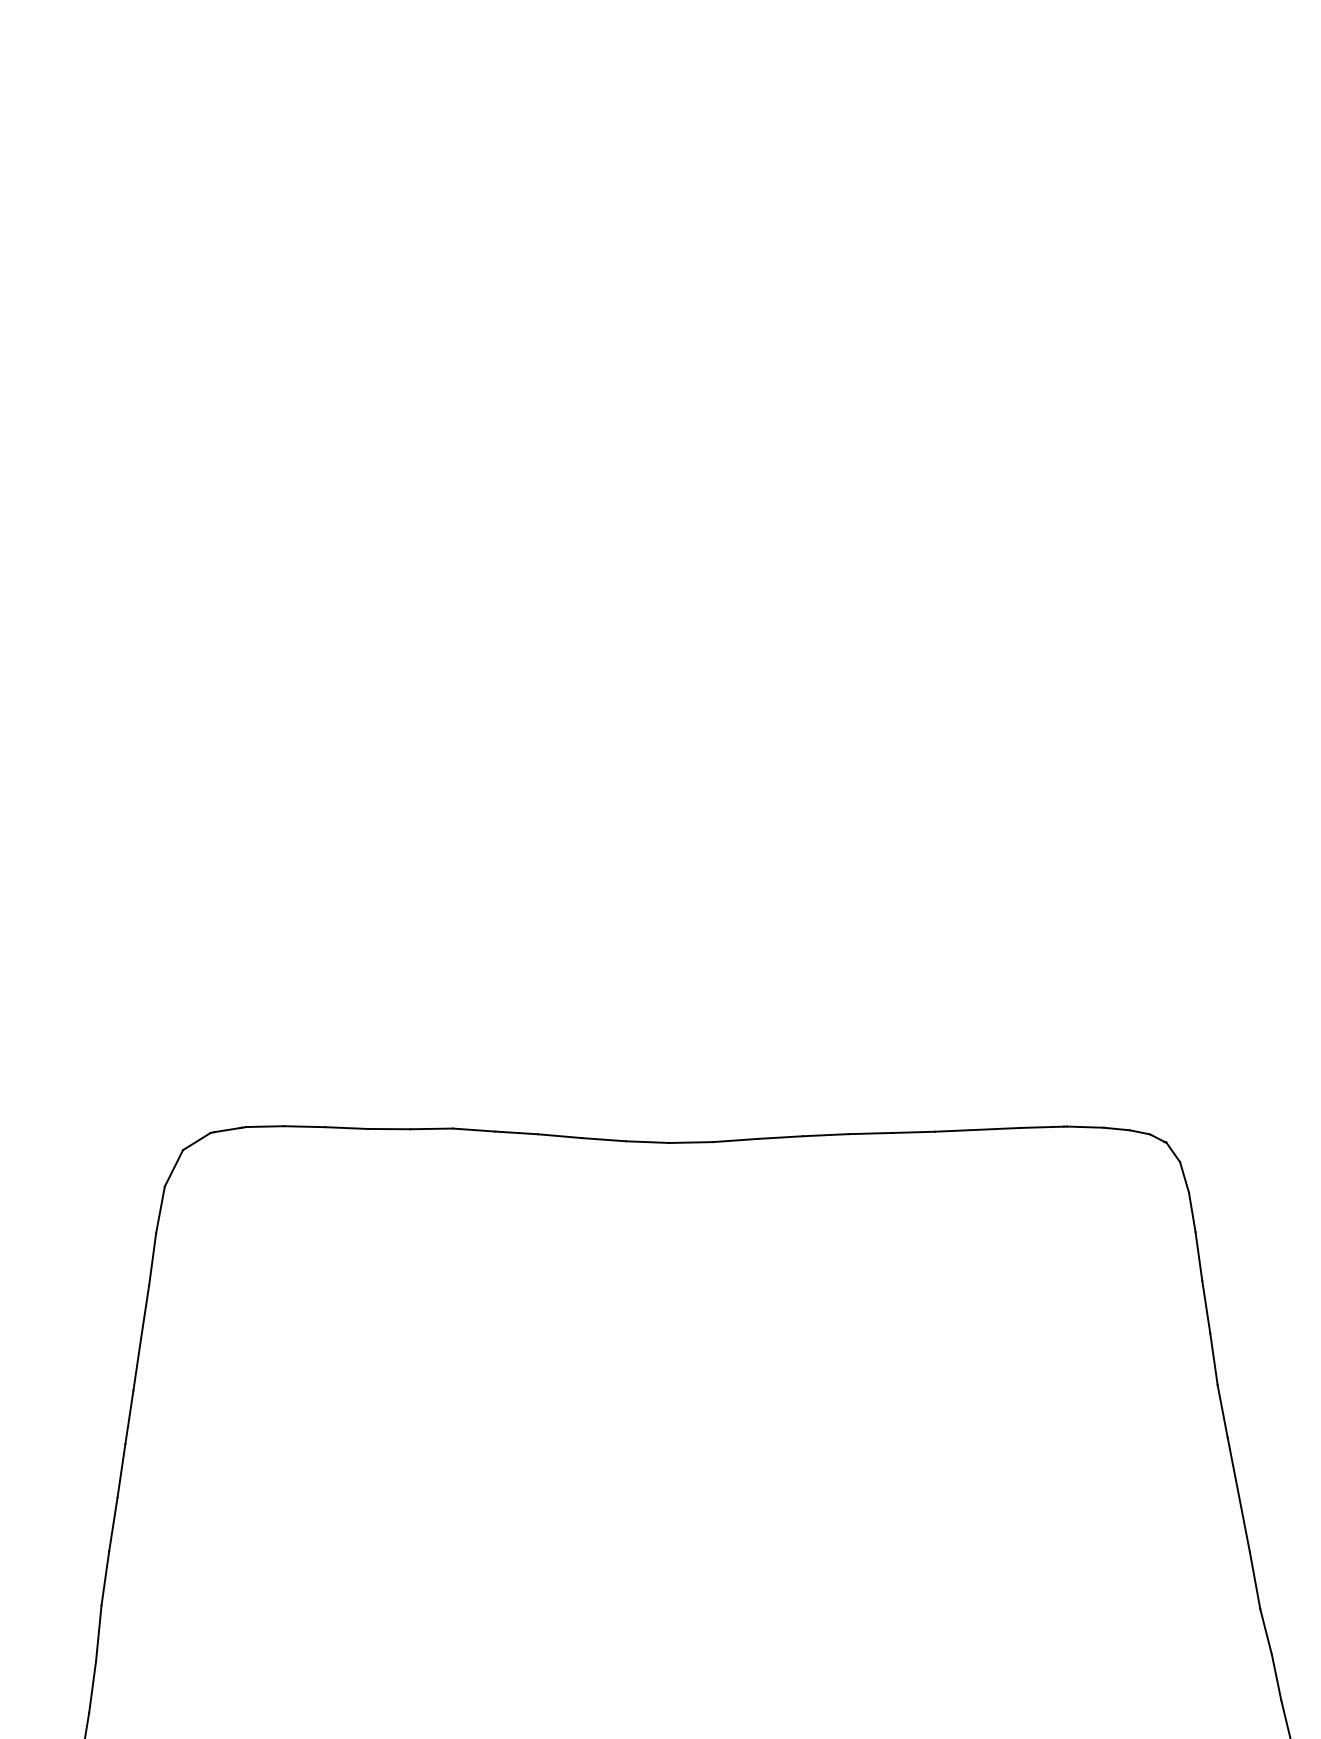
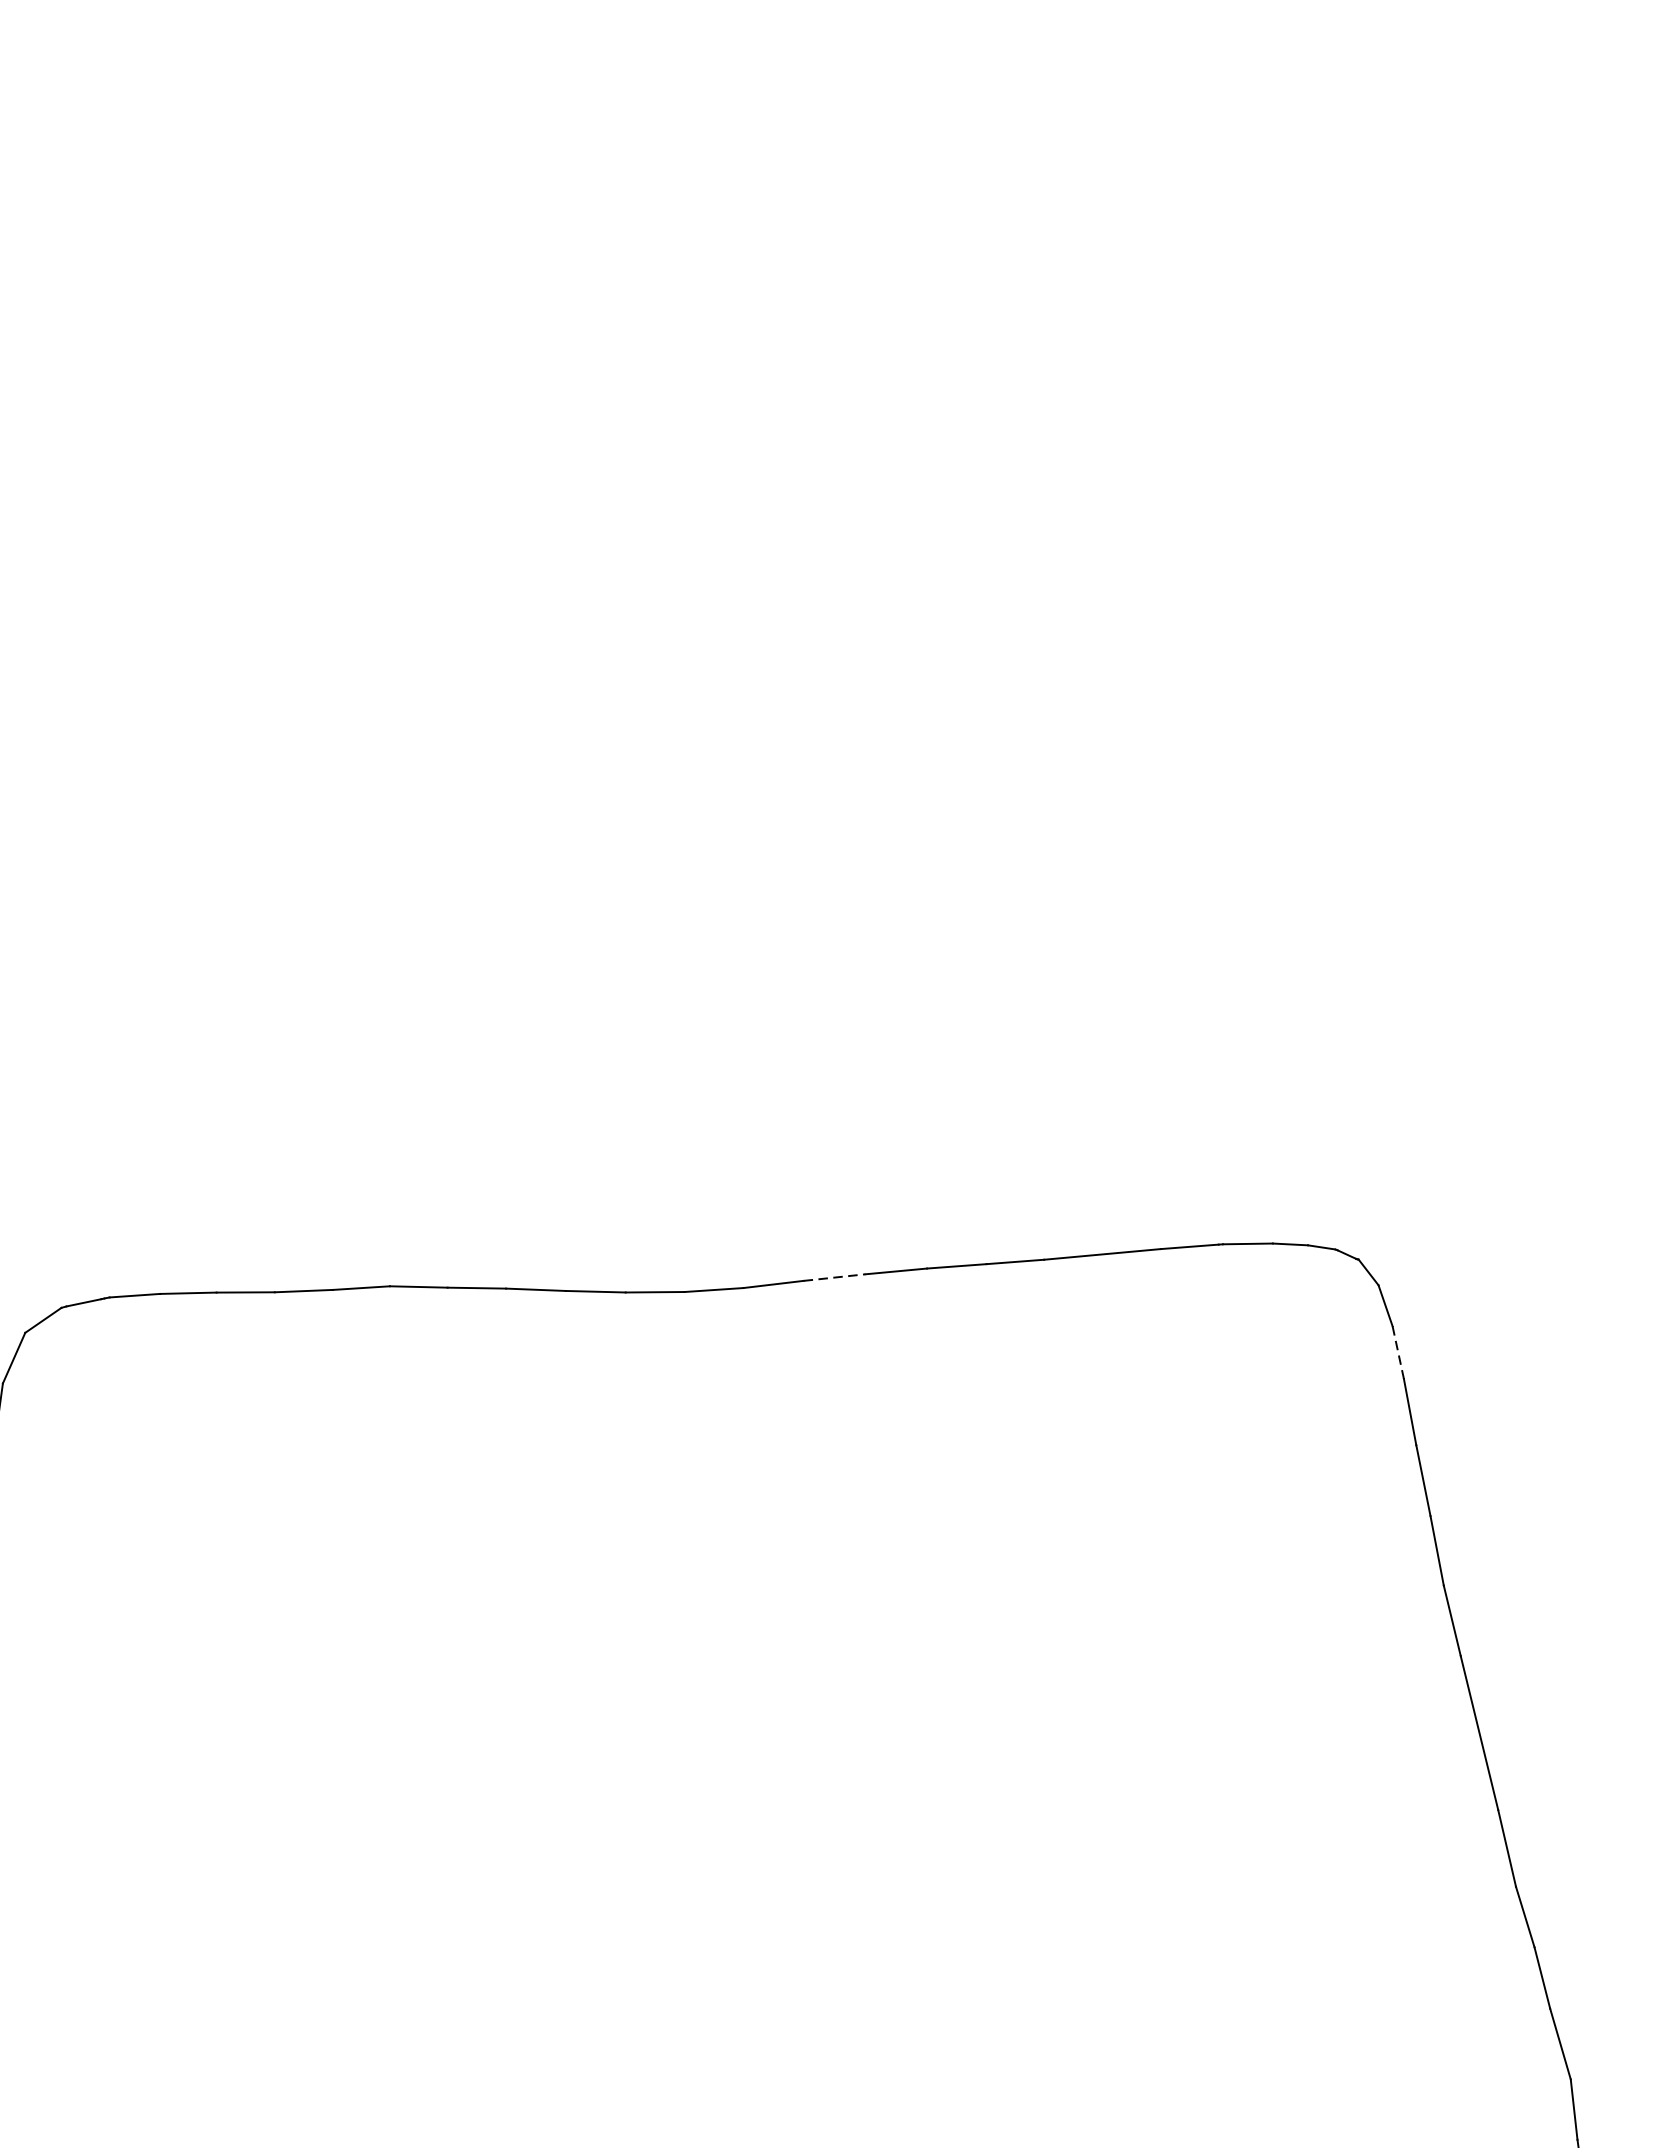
line: (780, 1137) -> (834, 1277), solid -> dashed
line: (1192, 1212) -> (1398, 1352), solid -> dashed

